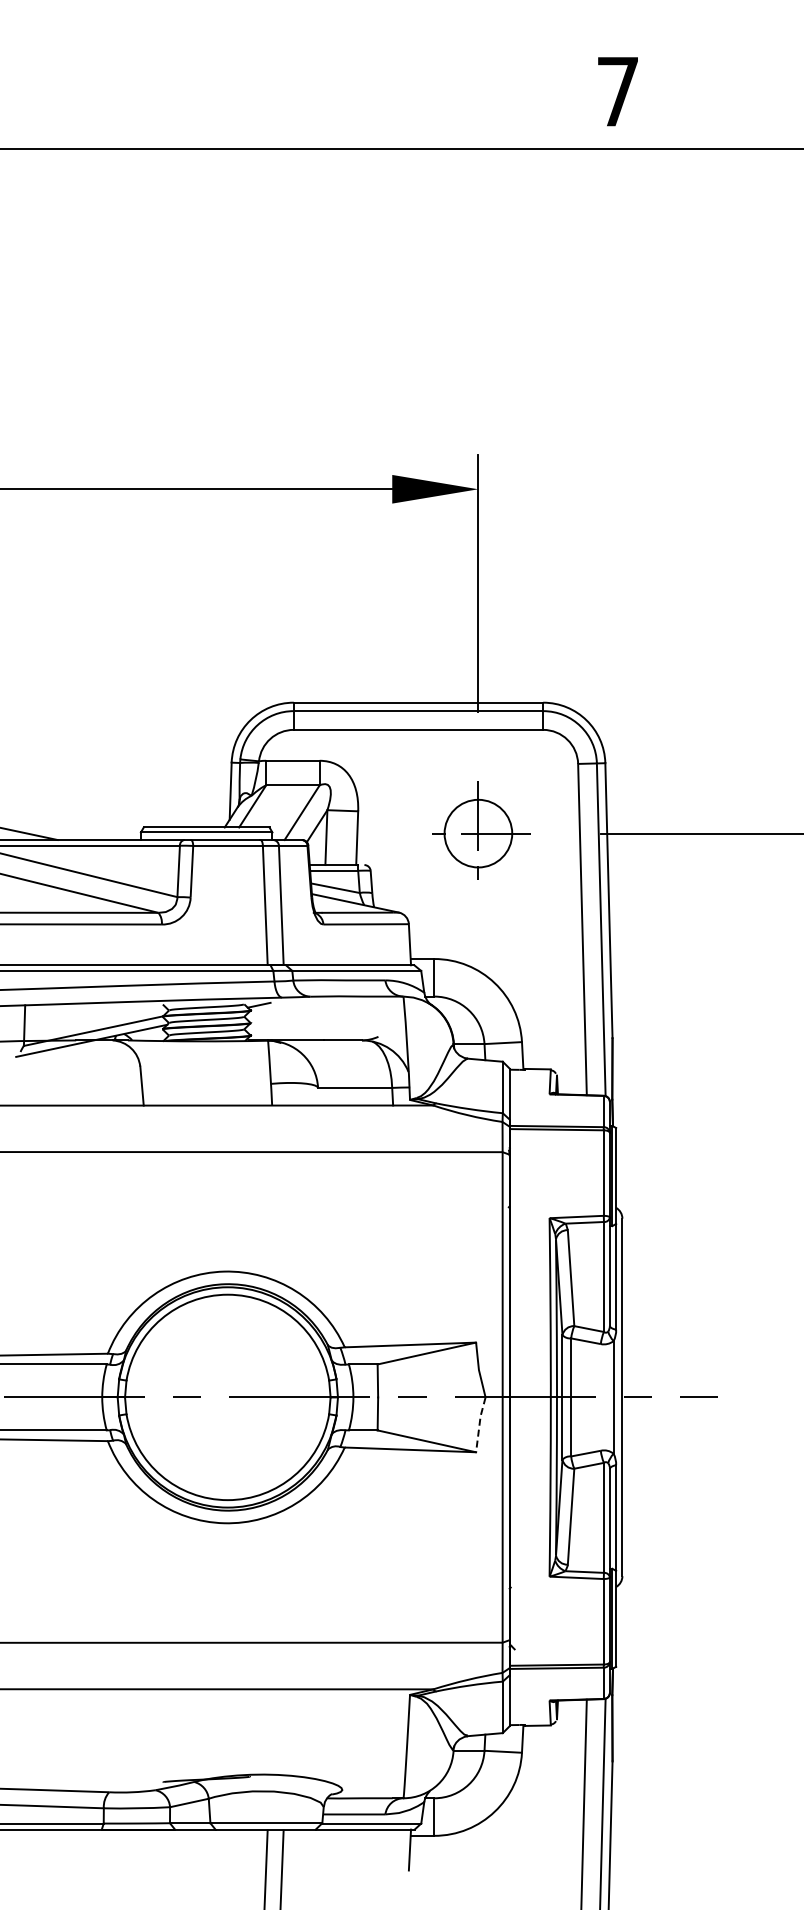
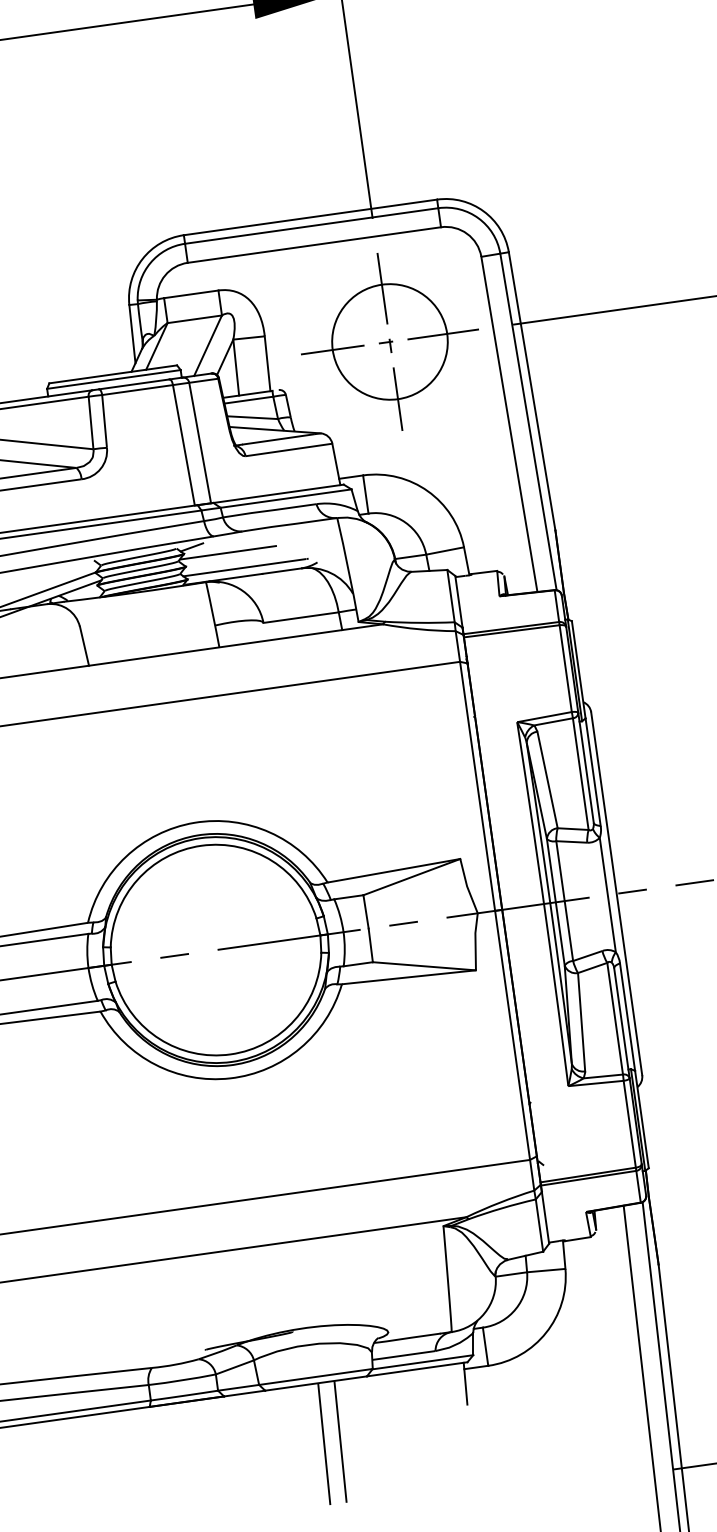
part: (478, 833) -> (390, 341), size x1.67
line: (293, 1015) -> (228, 552), added
line: (307, 1032) -> (244, 568), added
line: (479, 1424) -> (475, 941), dashed -> solid

